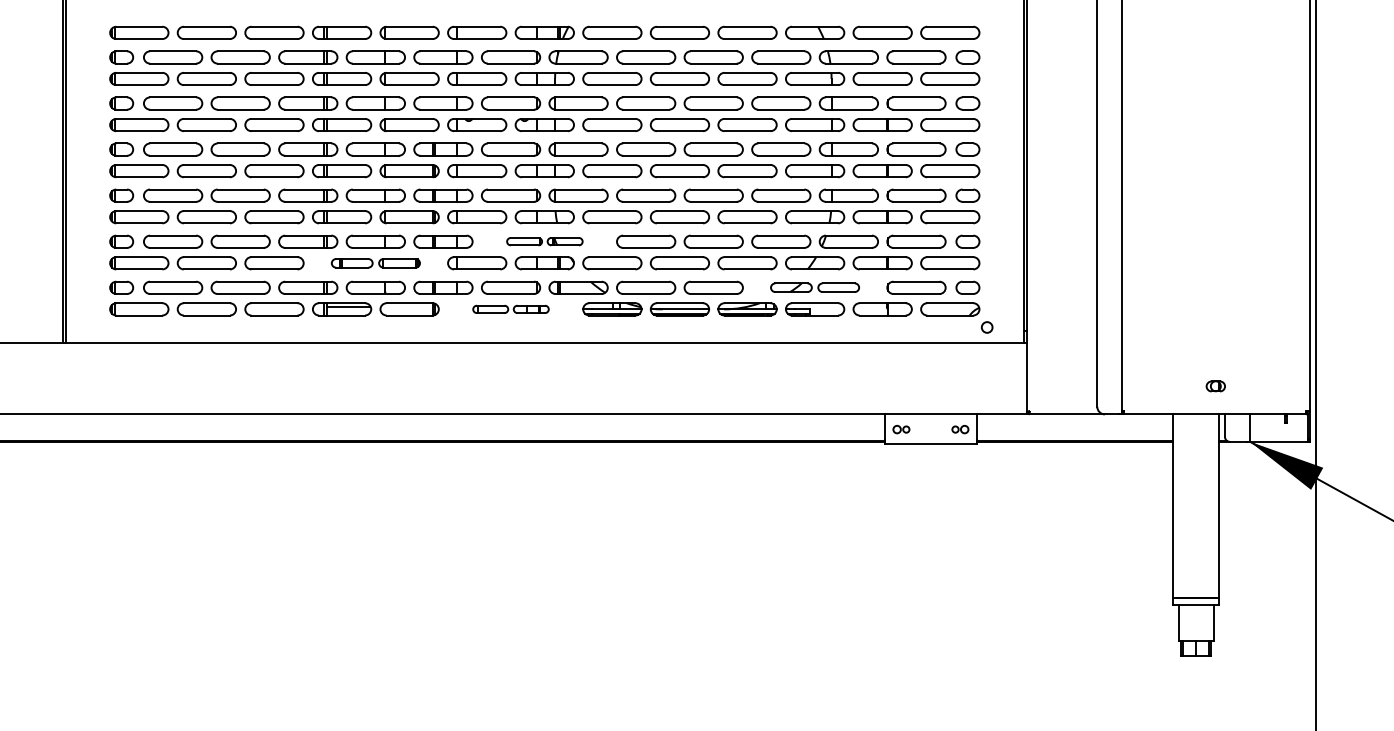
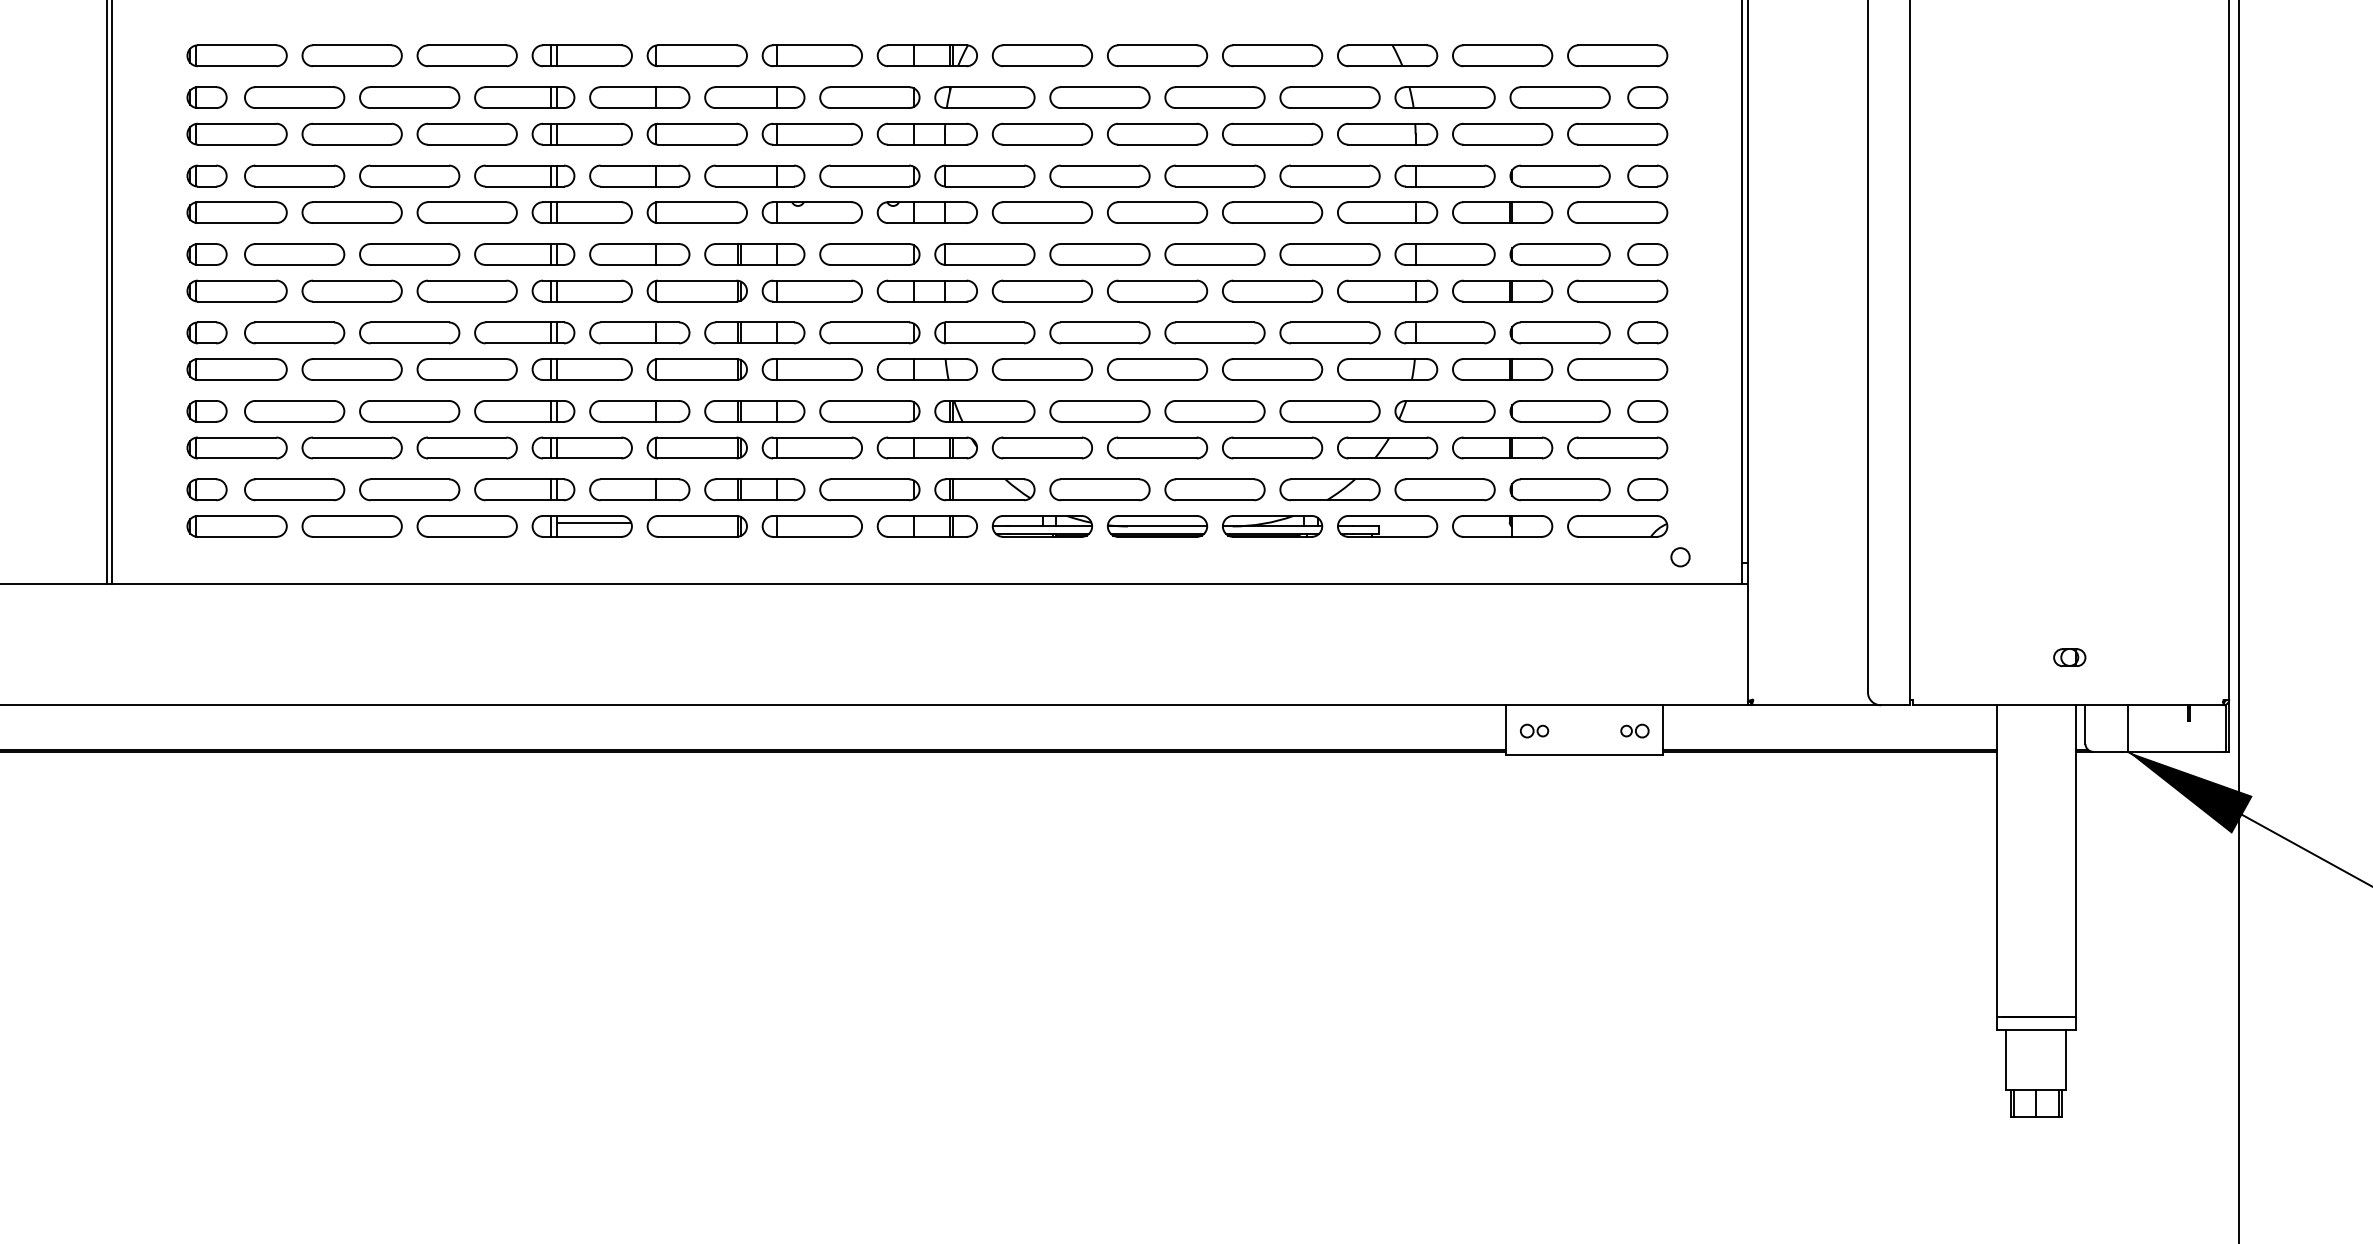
part: (544, 241) -> (926, 410), size x1.67
part: (375, 263) -> (639, 448), size x1.43
part: (814, 287) -> (1386, 489), size x1.43
part: (510, 309) -> (869, 526), size x1.67

